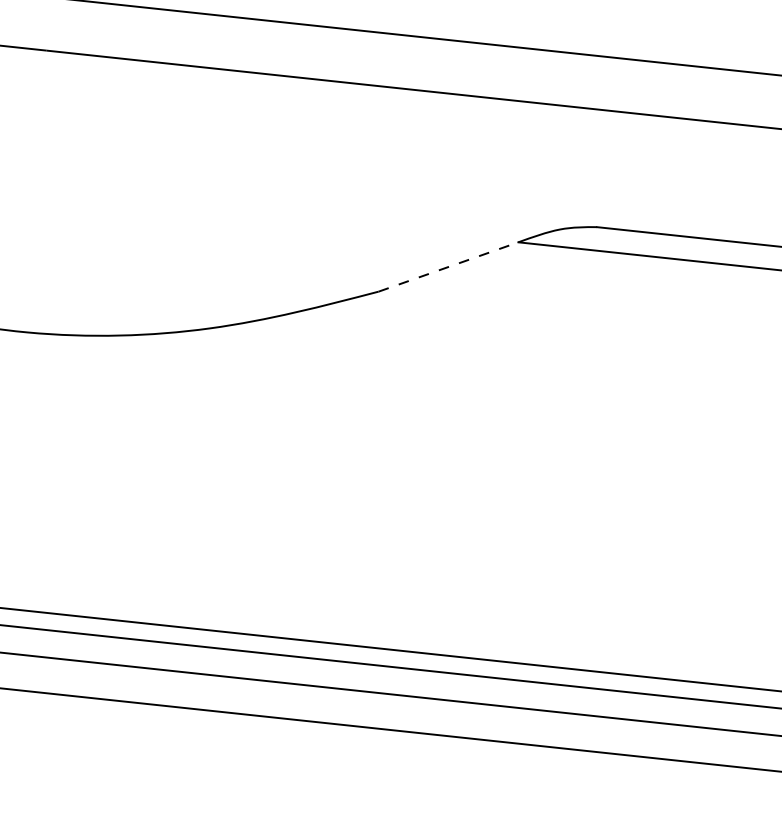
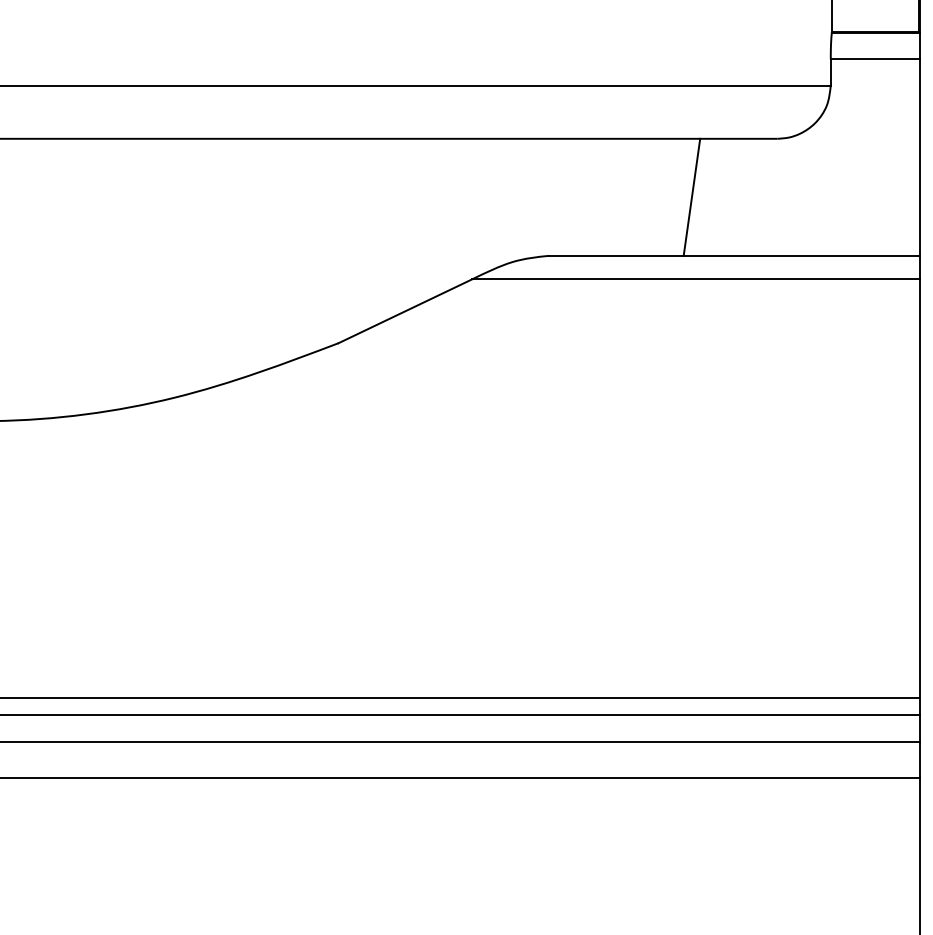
line: (745, 183) -> (691, 196), added
line: (448, 267) -> (405, 311), dashed -> solid

